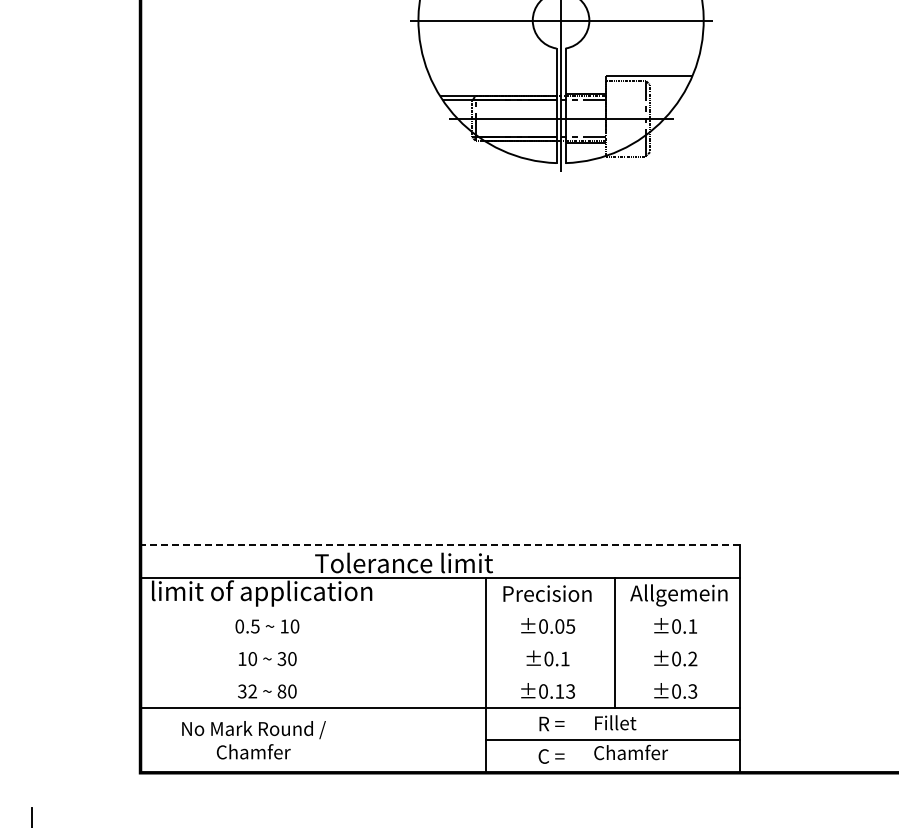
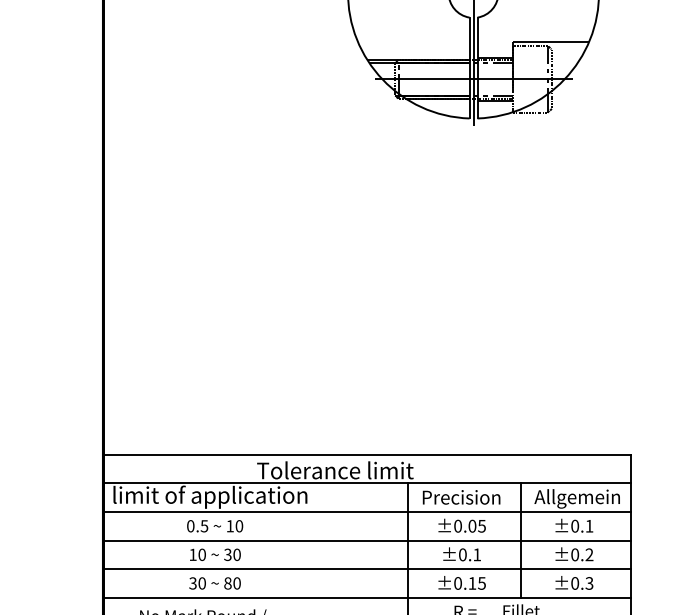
line: (440, 545) -> (367, 454), dashed -> solid
line: (440, 610) -> (367, 512), added
line: (440, 642) -> (367, 540), added
line: (440, 675) -> (367, 569), added
text: (570, 690) -> (481, 582), ±0.13 -> ±0.15
text: (252, 691) -> (201, 583), 32 -> 30

